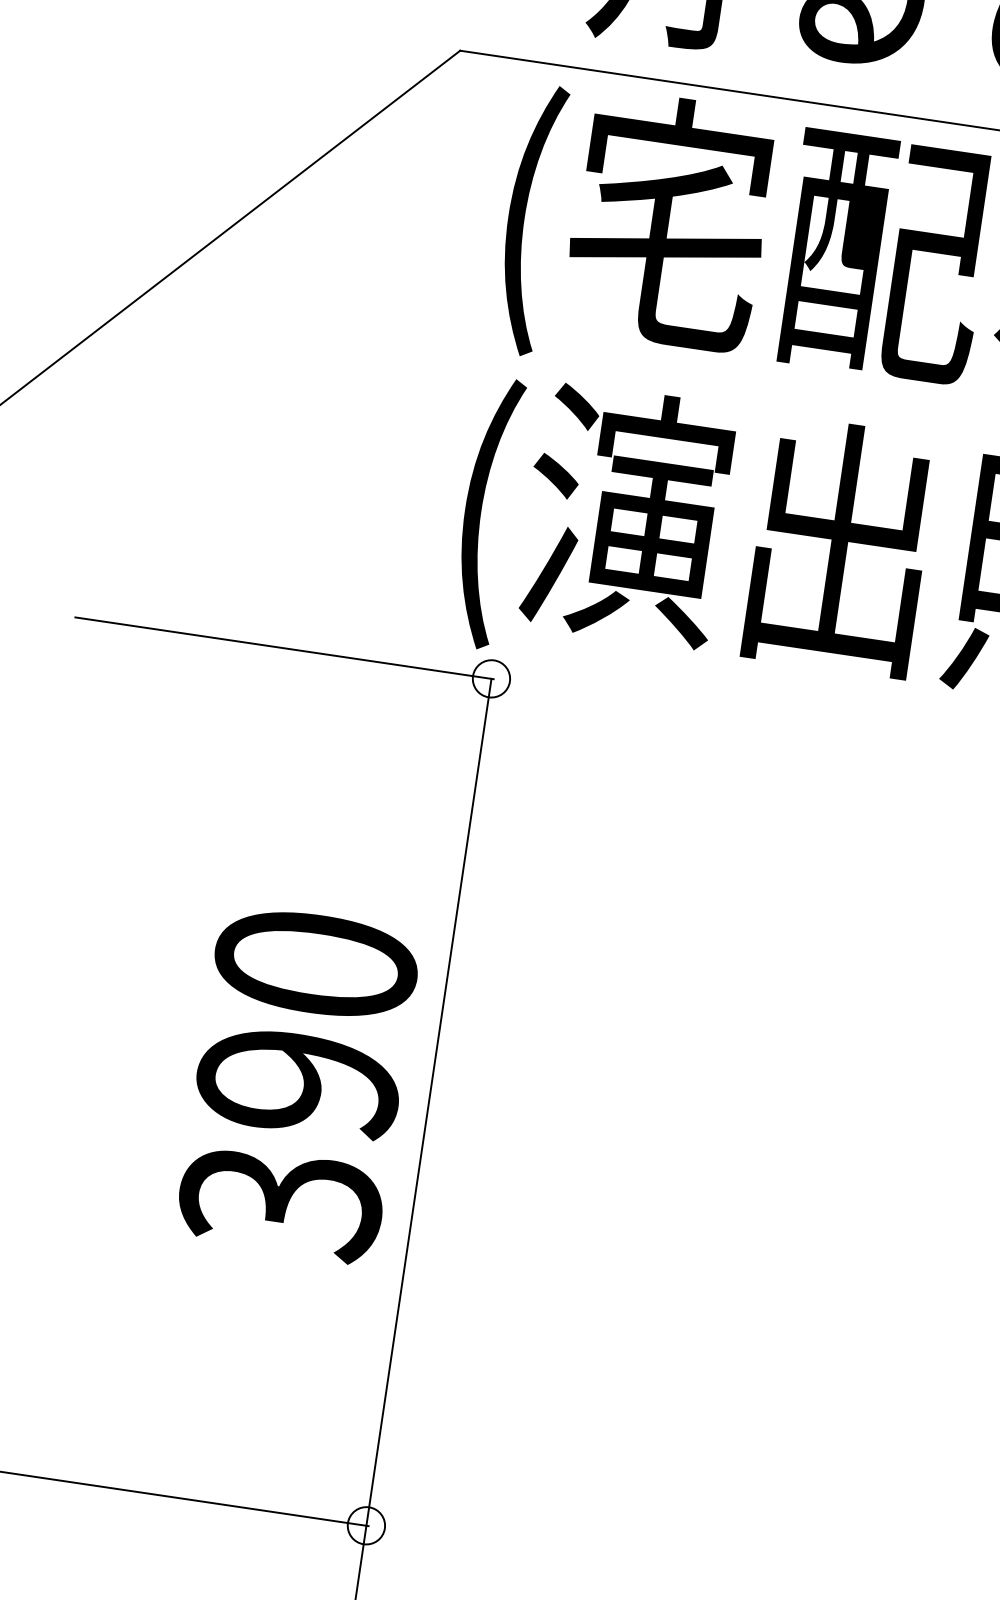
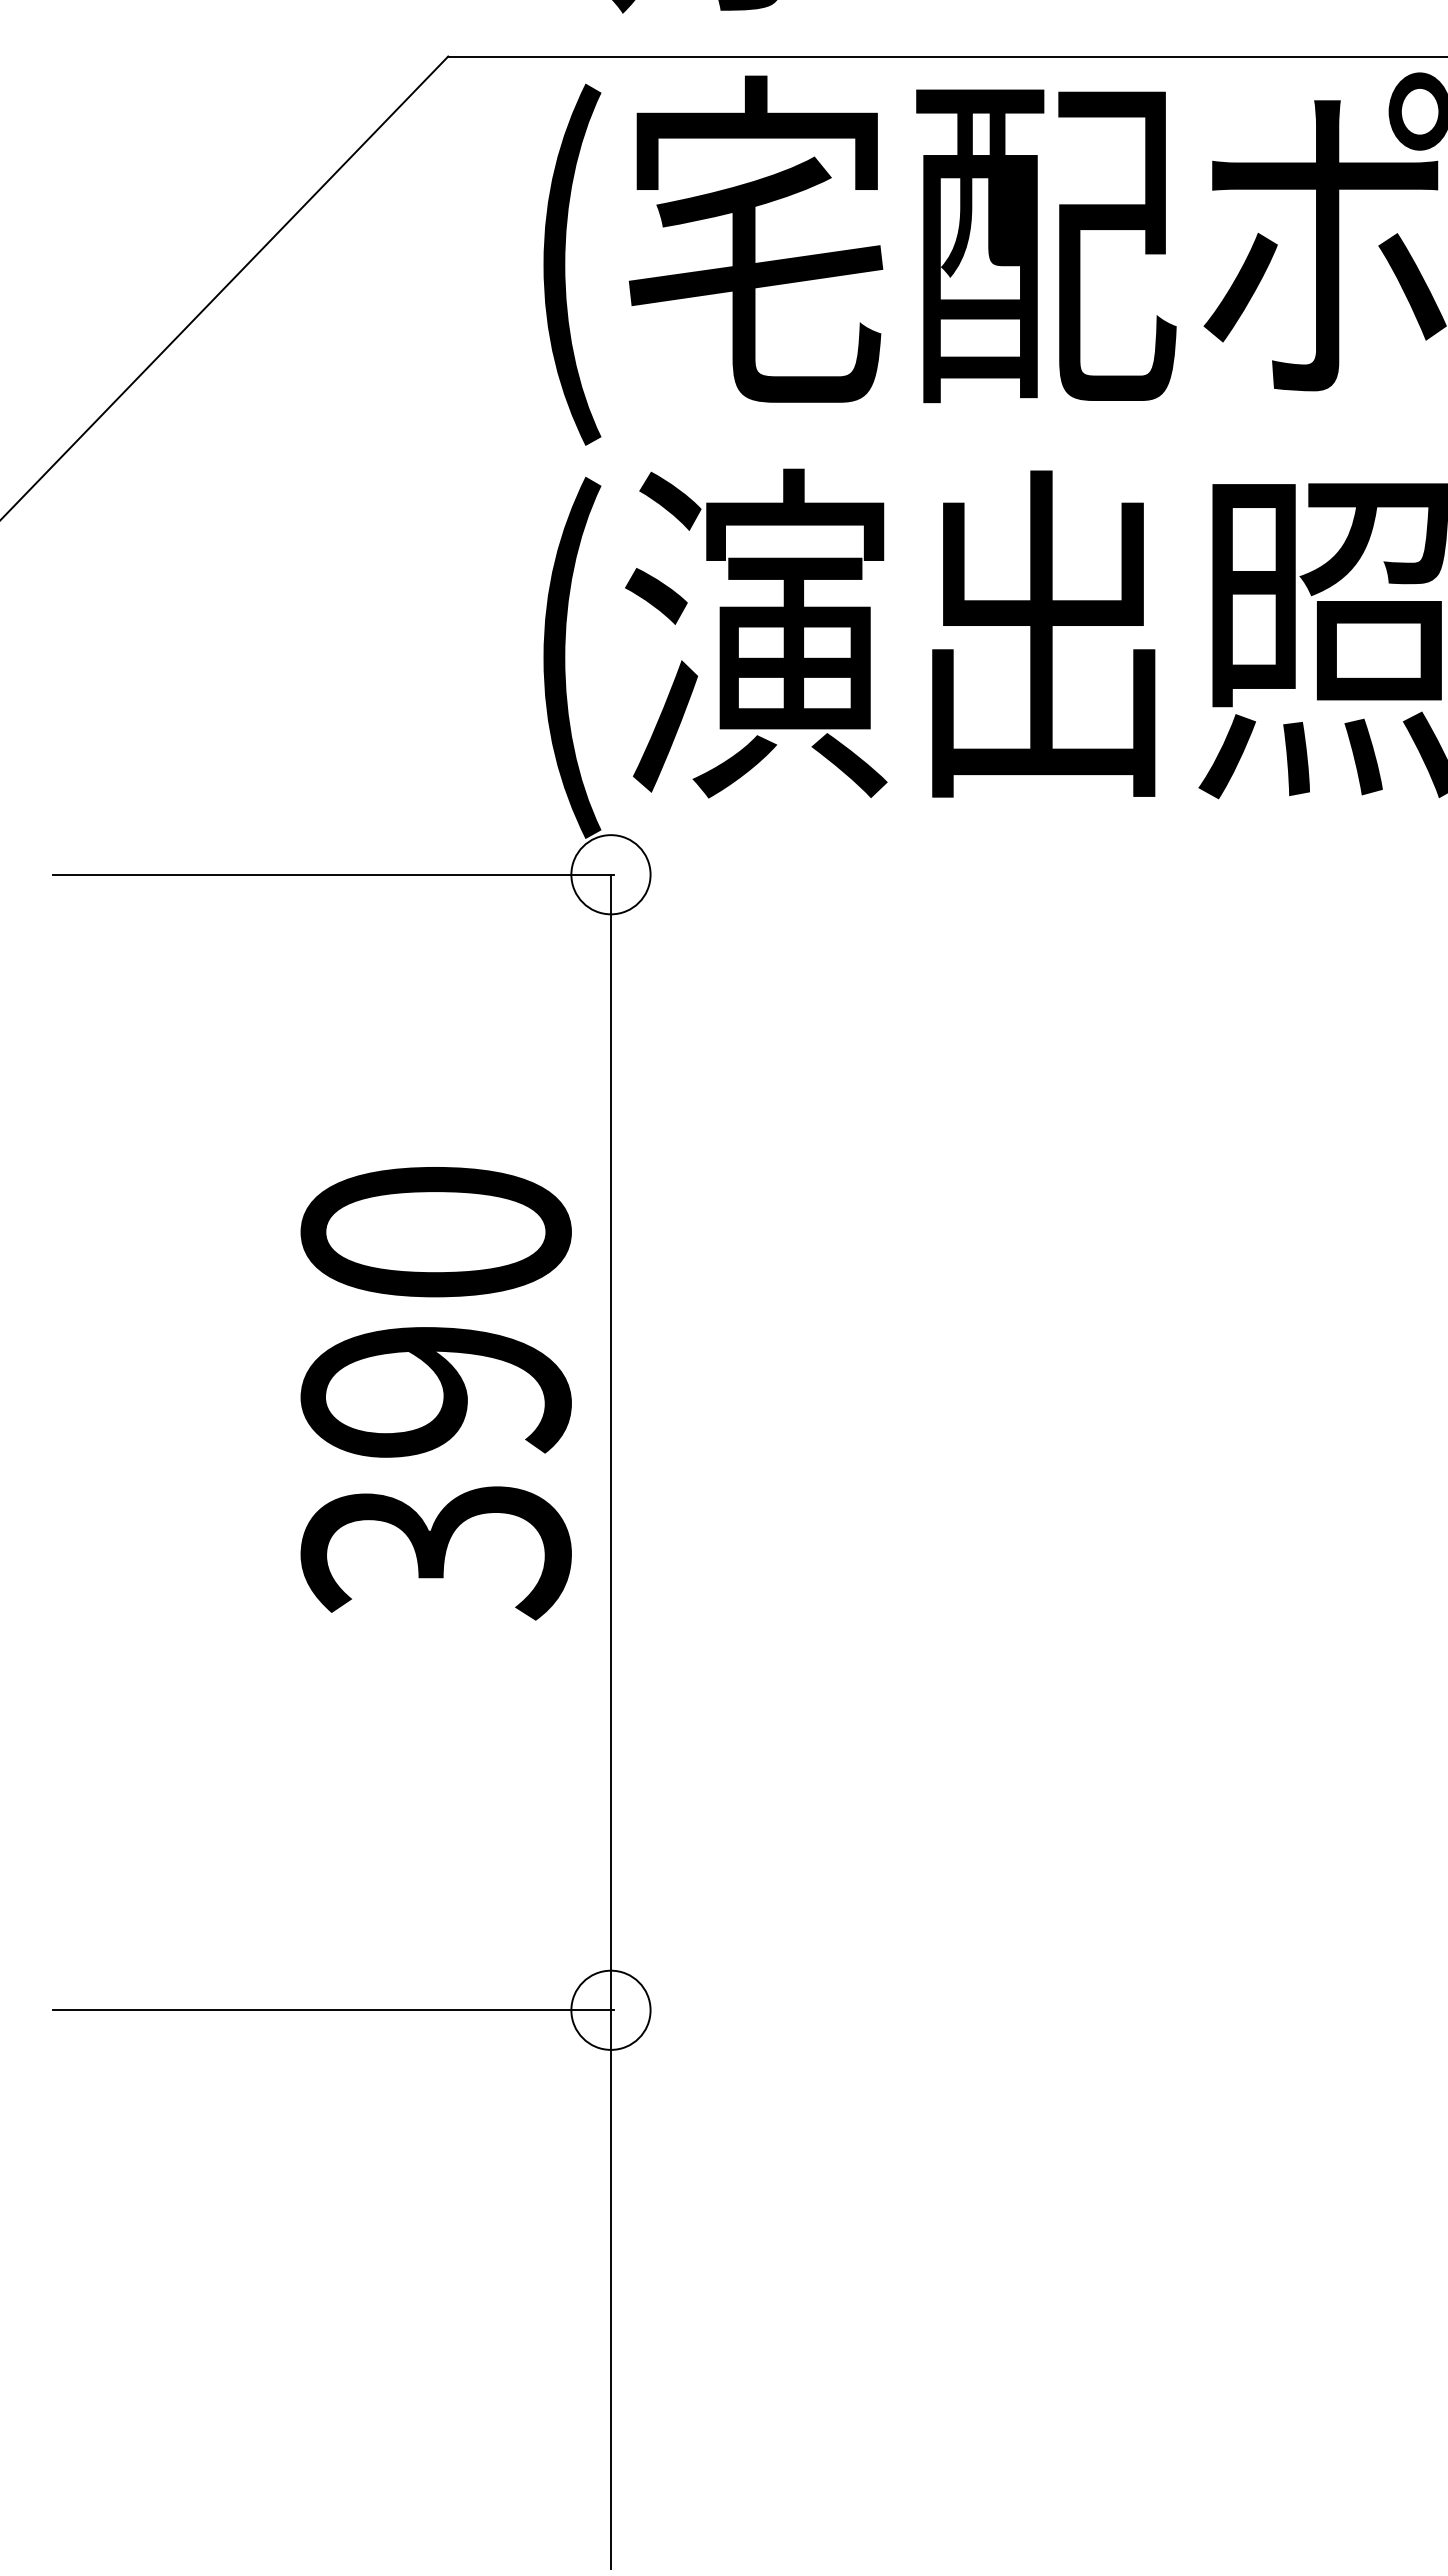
circle: (491, 678) -> (610, 874), size x1.6
text: (297, 1084) -> (435, 1393), moved
circle: (366, 1525) -> (610, 2010), size x1.6

